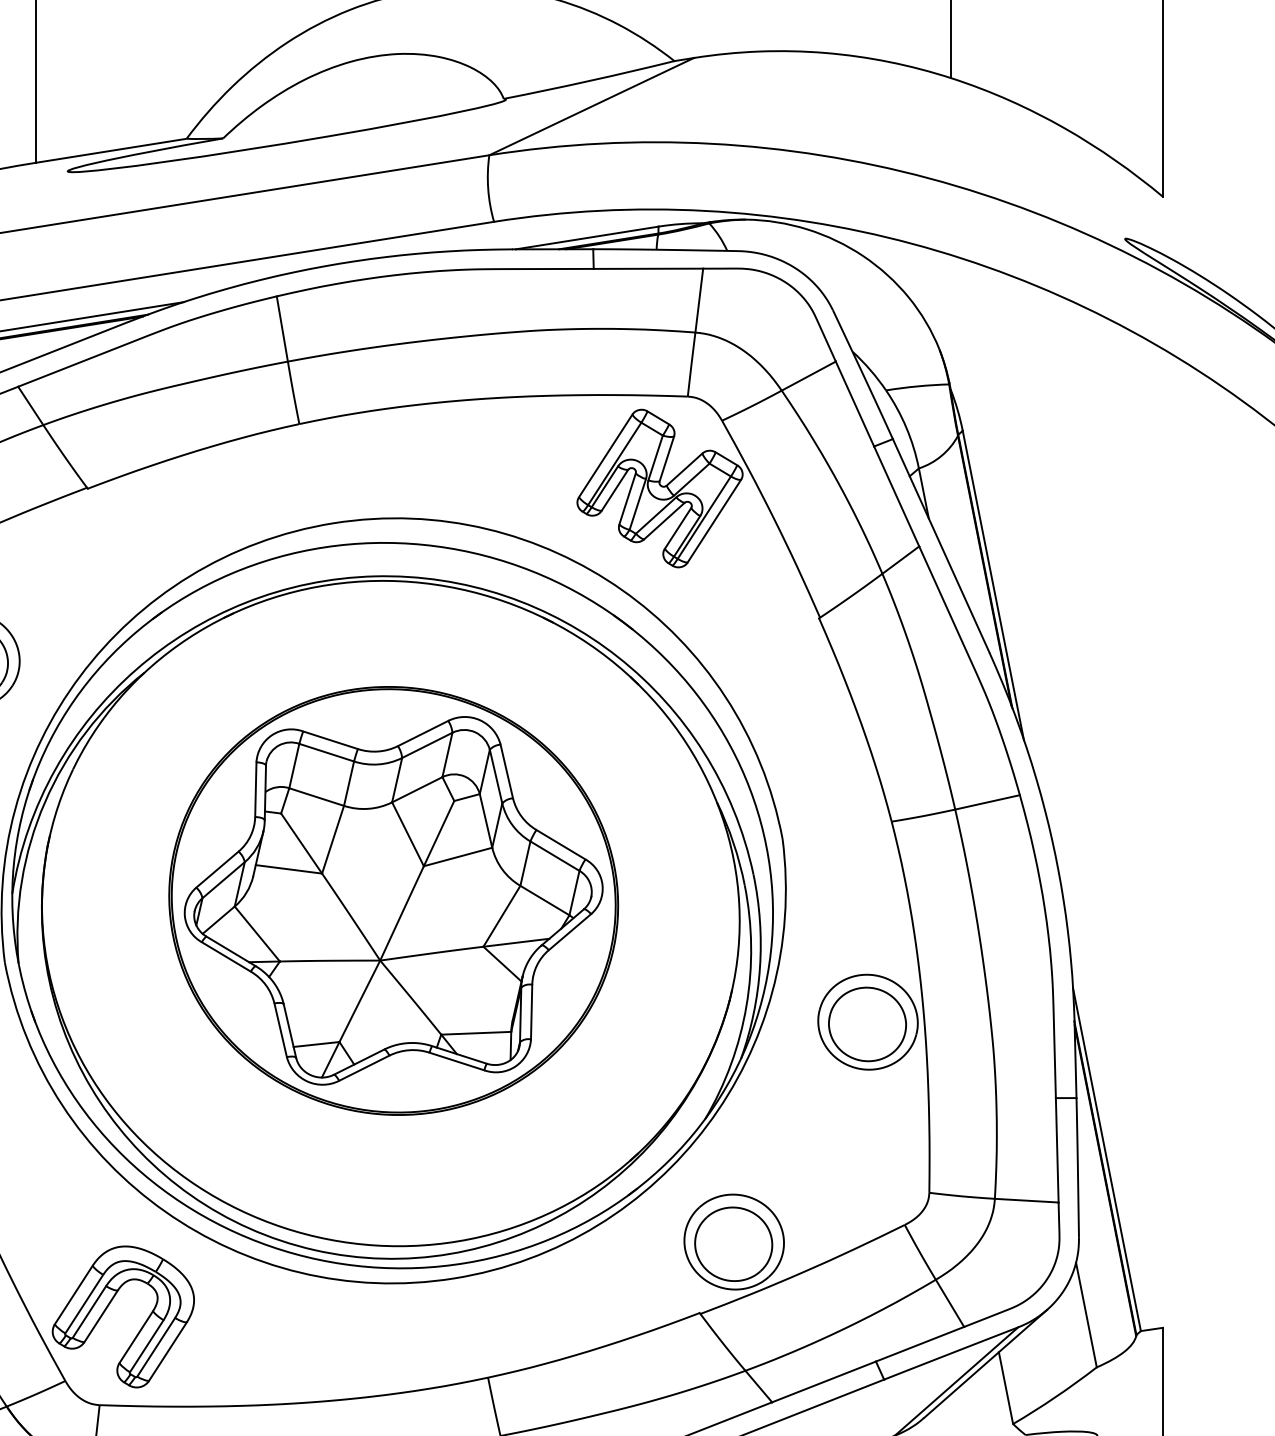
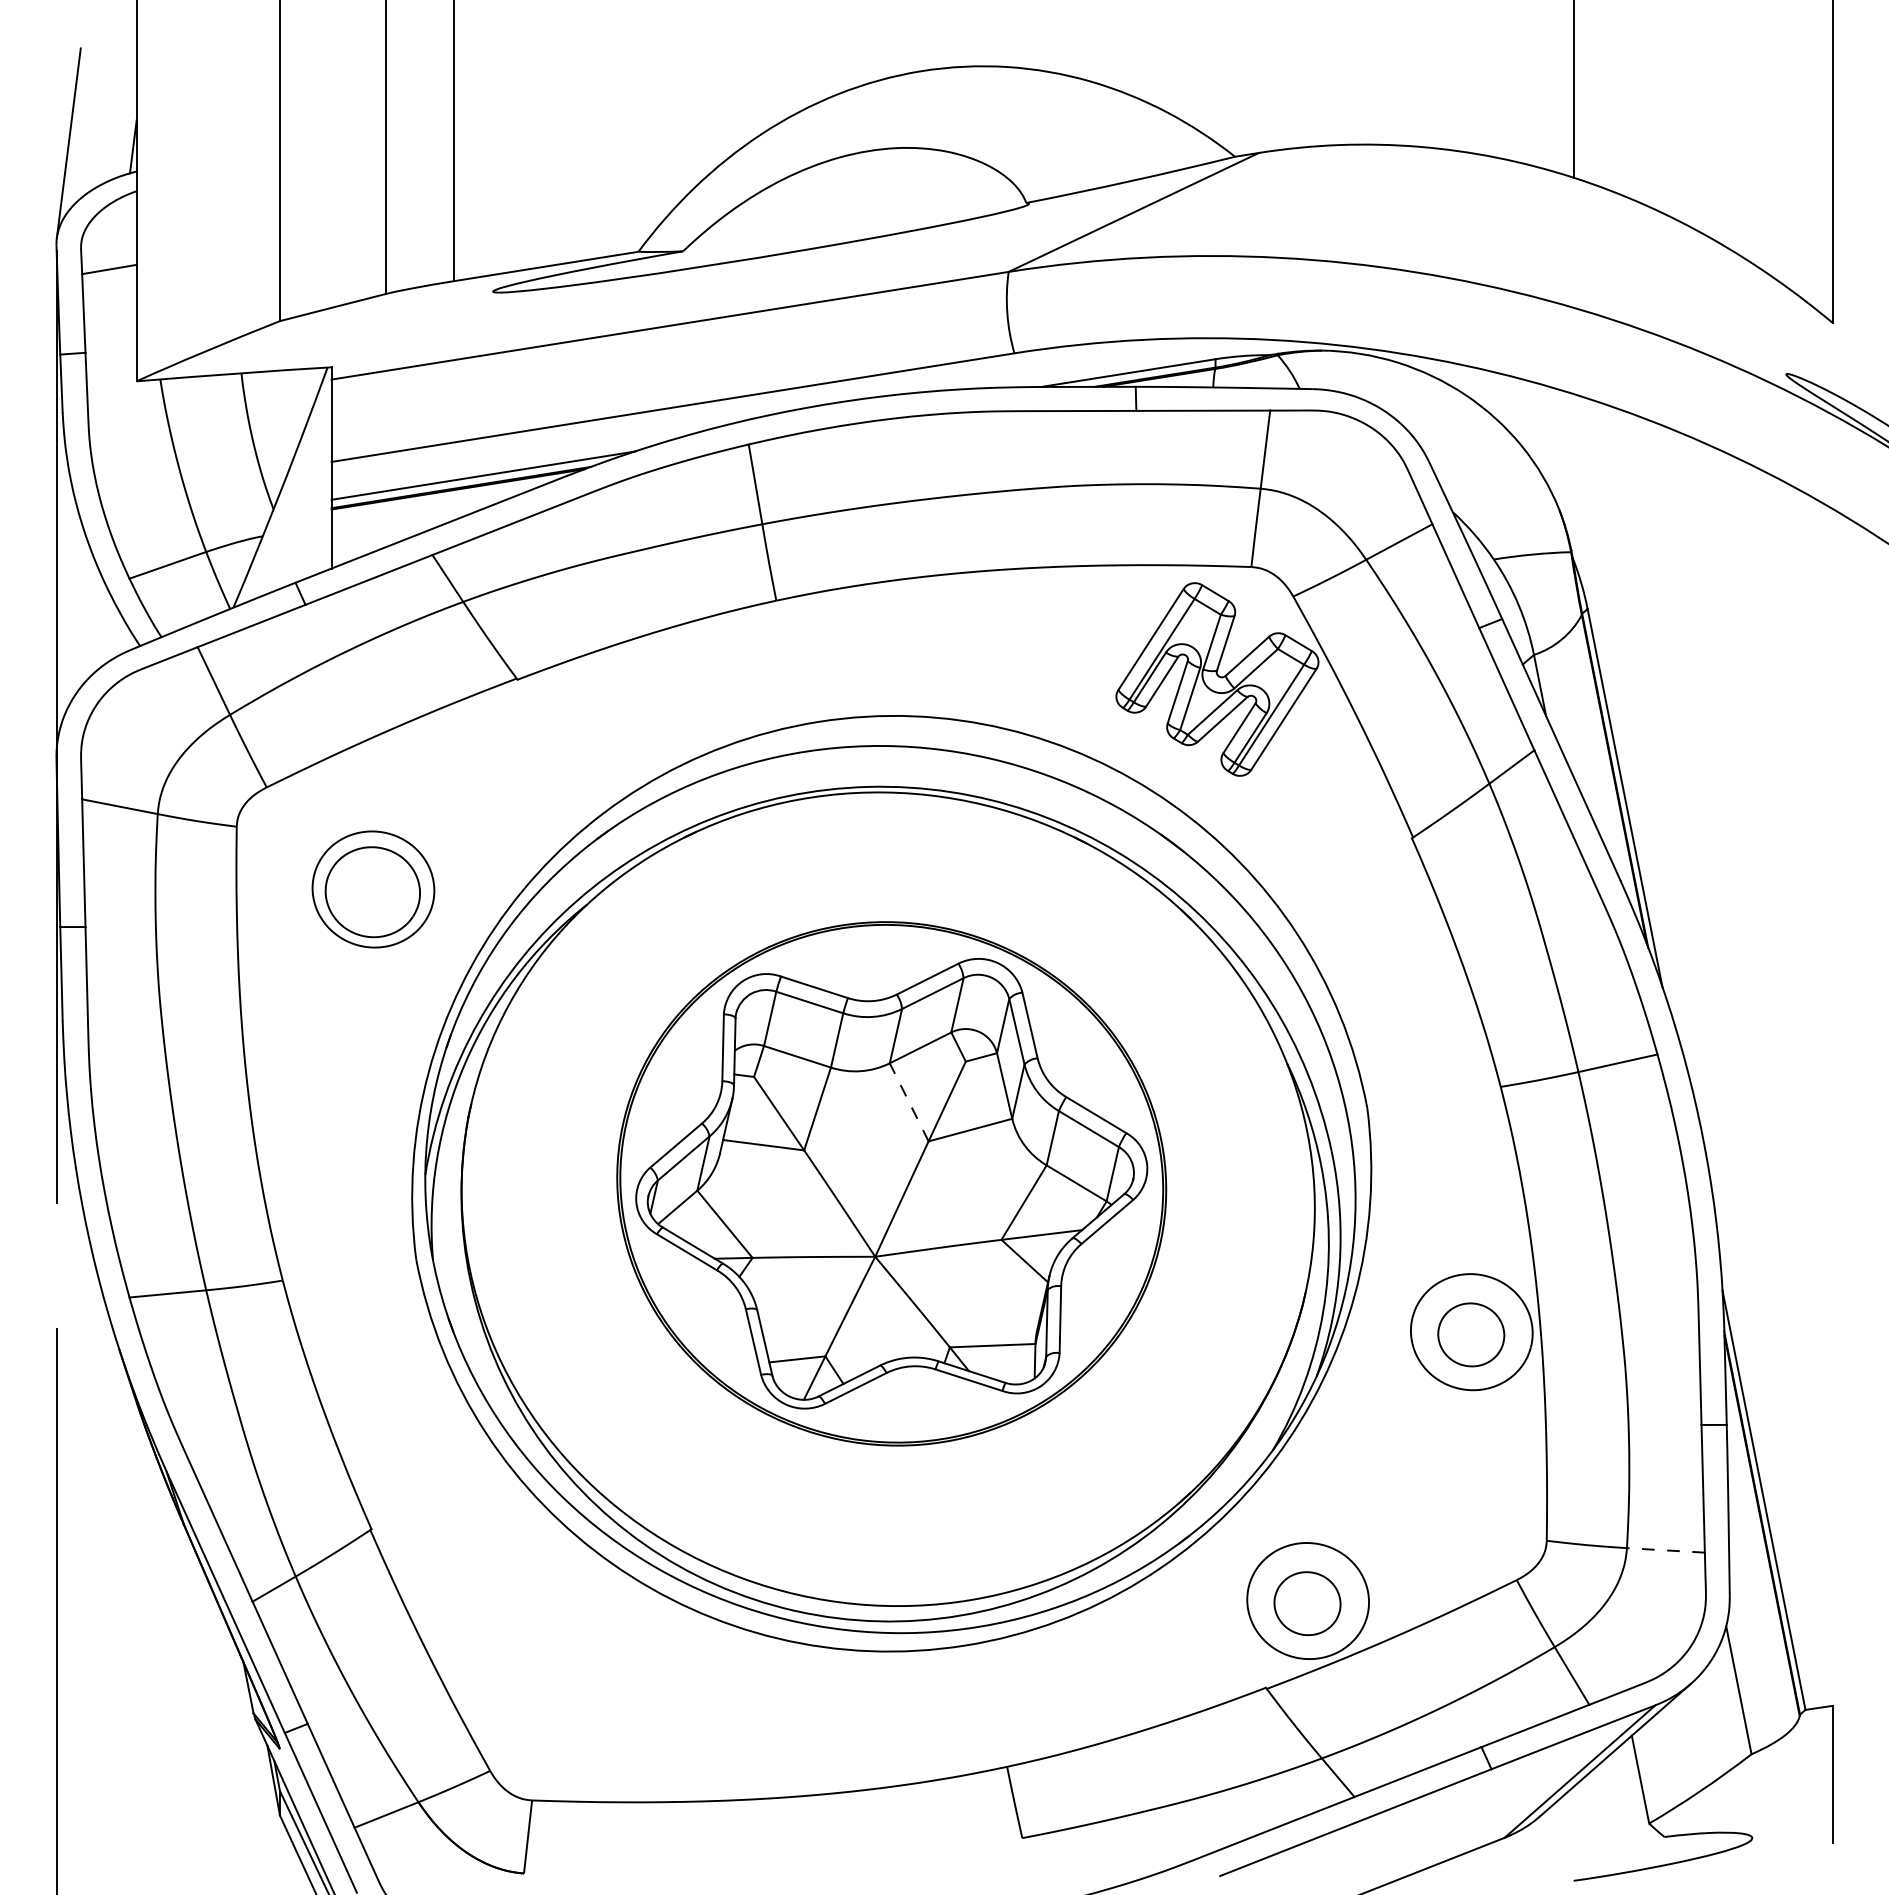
line: (408, 834) -> (909, 1102), solid -> dashed
part: (867, 1024) -> (1471, 1334), size x0.7
line: (1026, 1200) -> (1665, 1550), solid -> dashed
part: (733, 1244) -> (1307, 1603), size x0.7
part: (107, 1308) -> (541, 1682), removed

